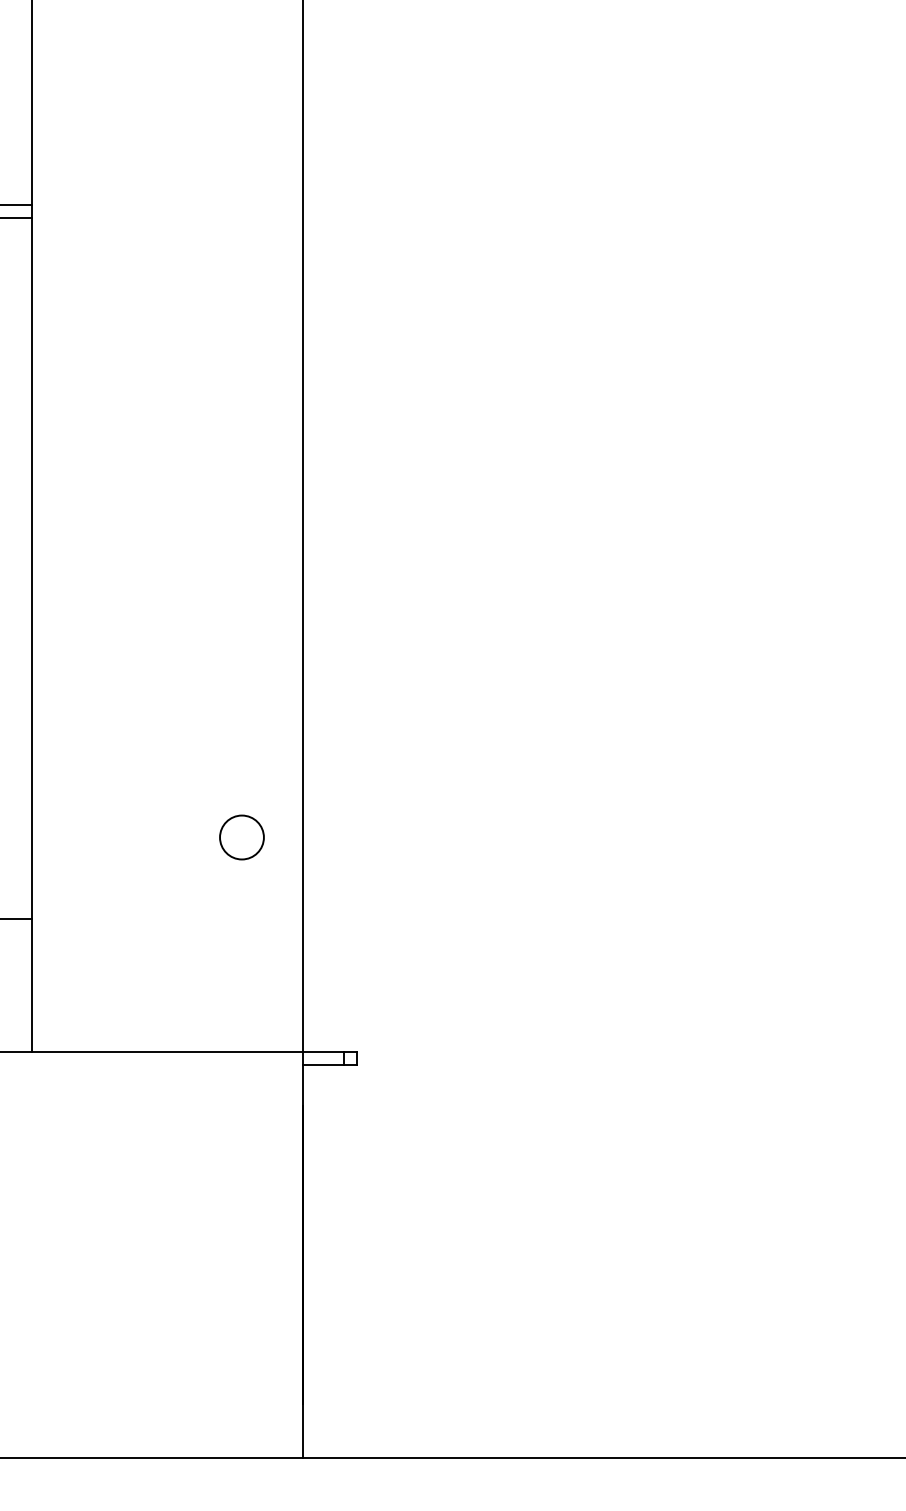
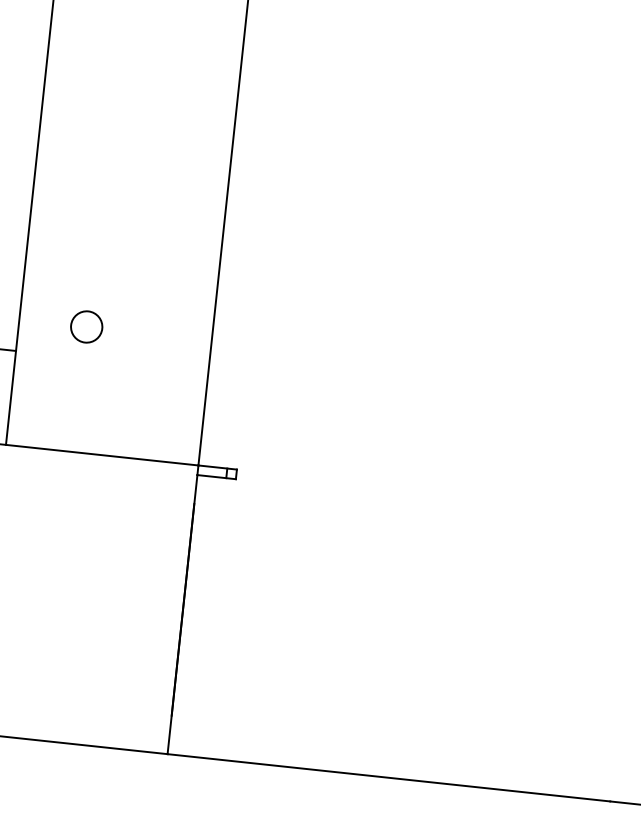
circle: (241, 837) -> (86, 326), moved

